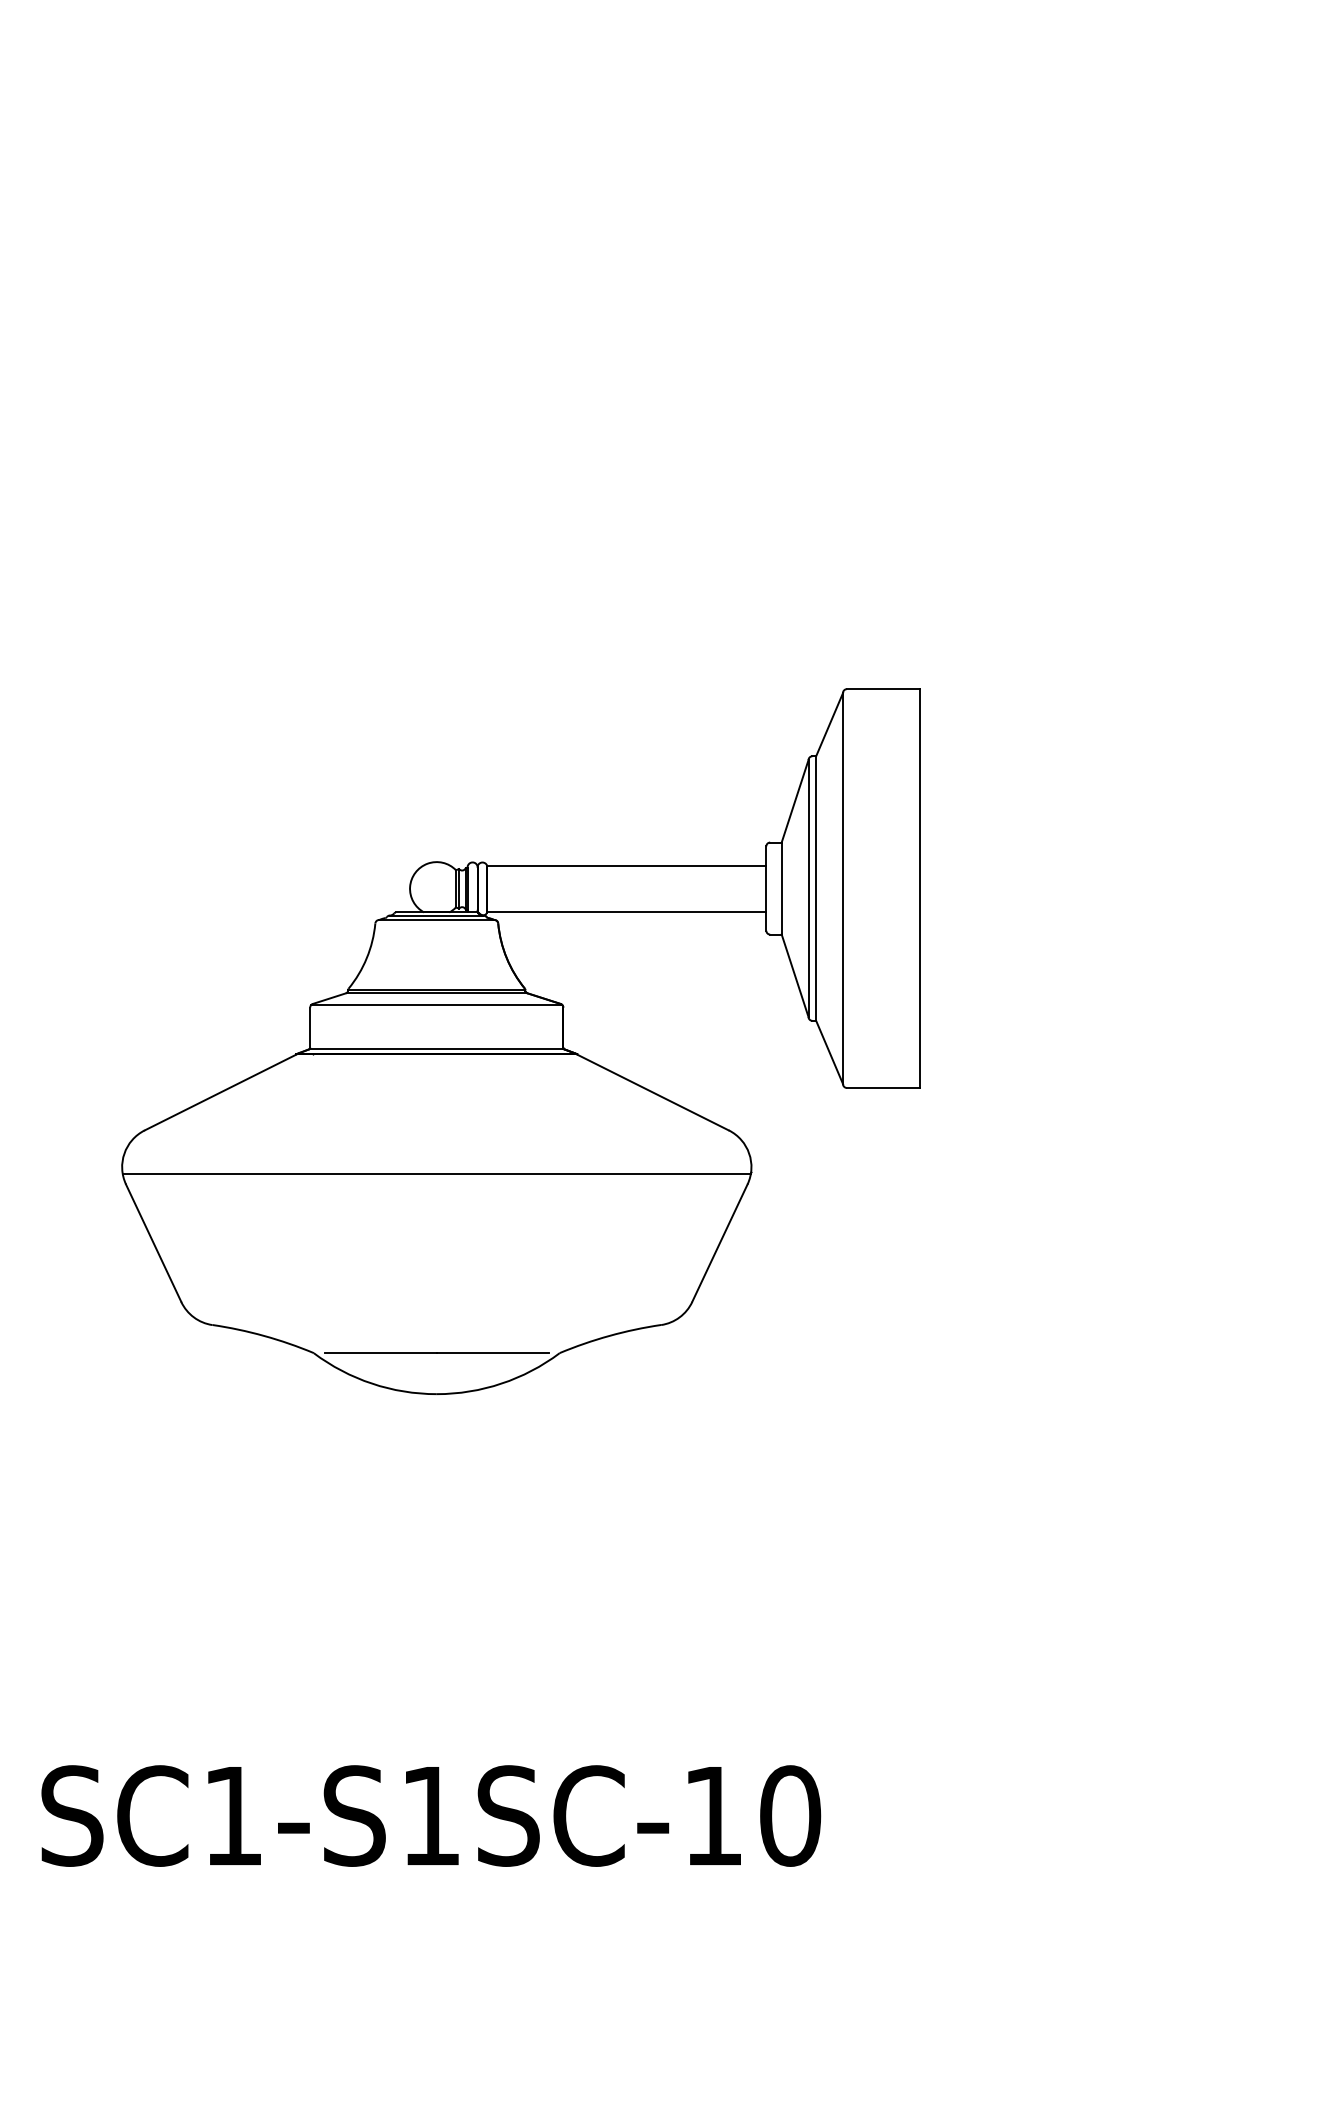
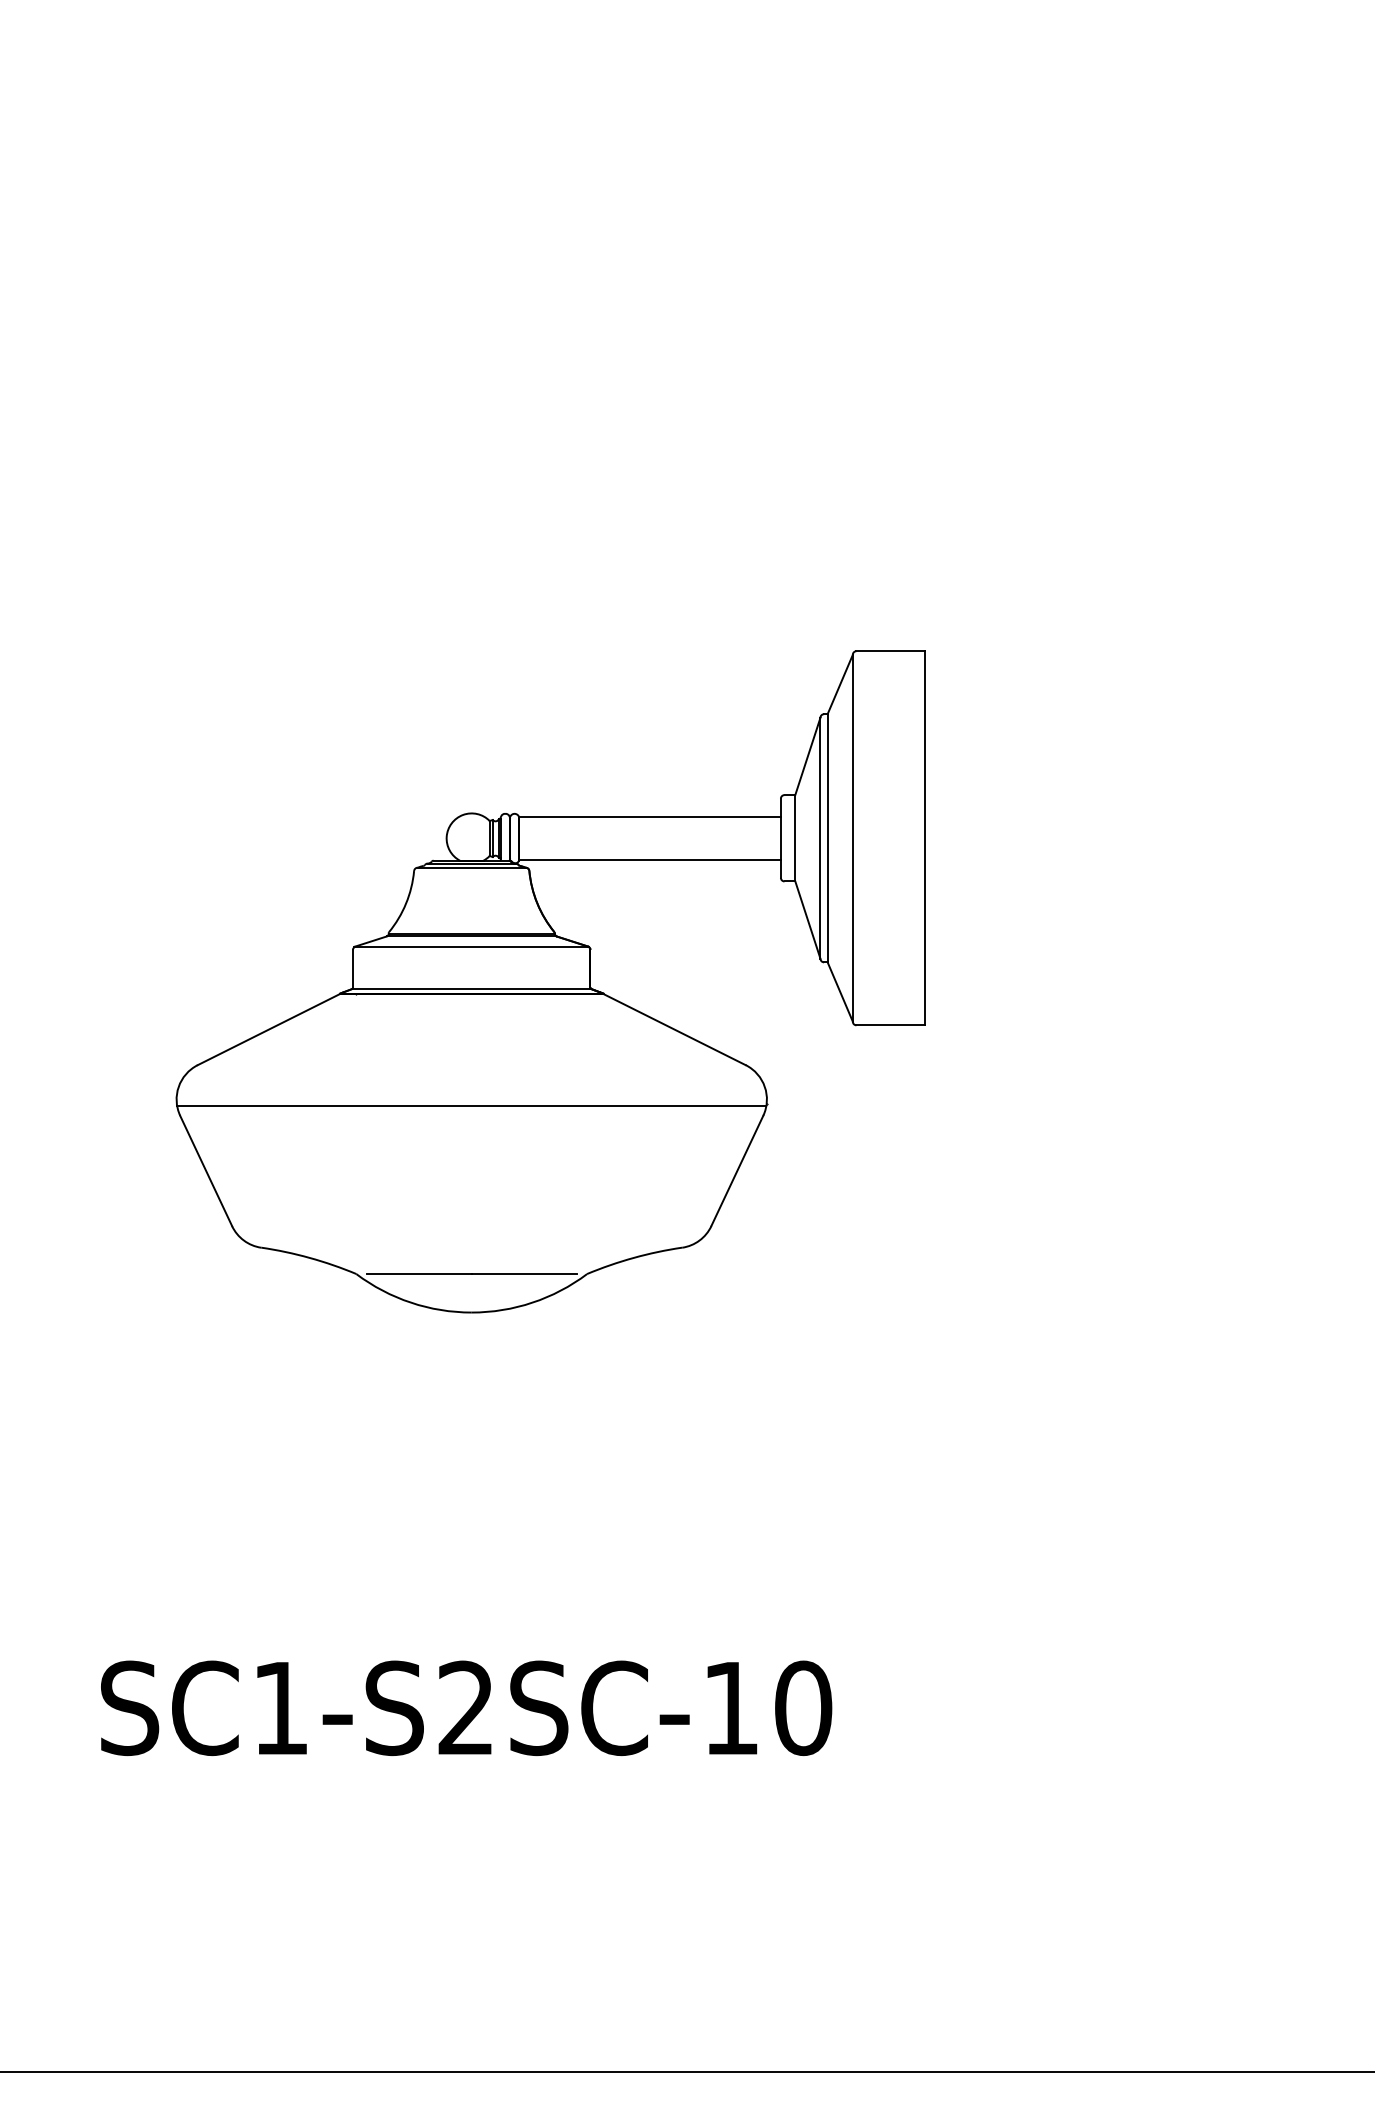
text: (430, 1815) -> (465, 1707), SC1-S1SC-10 -> SC1-S2SC-10

